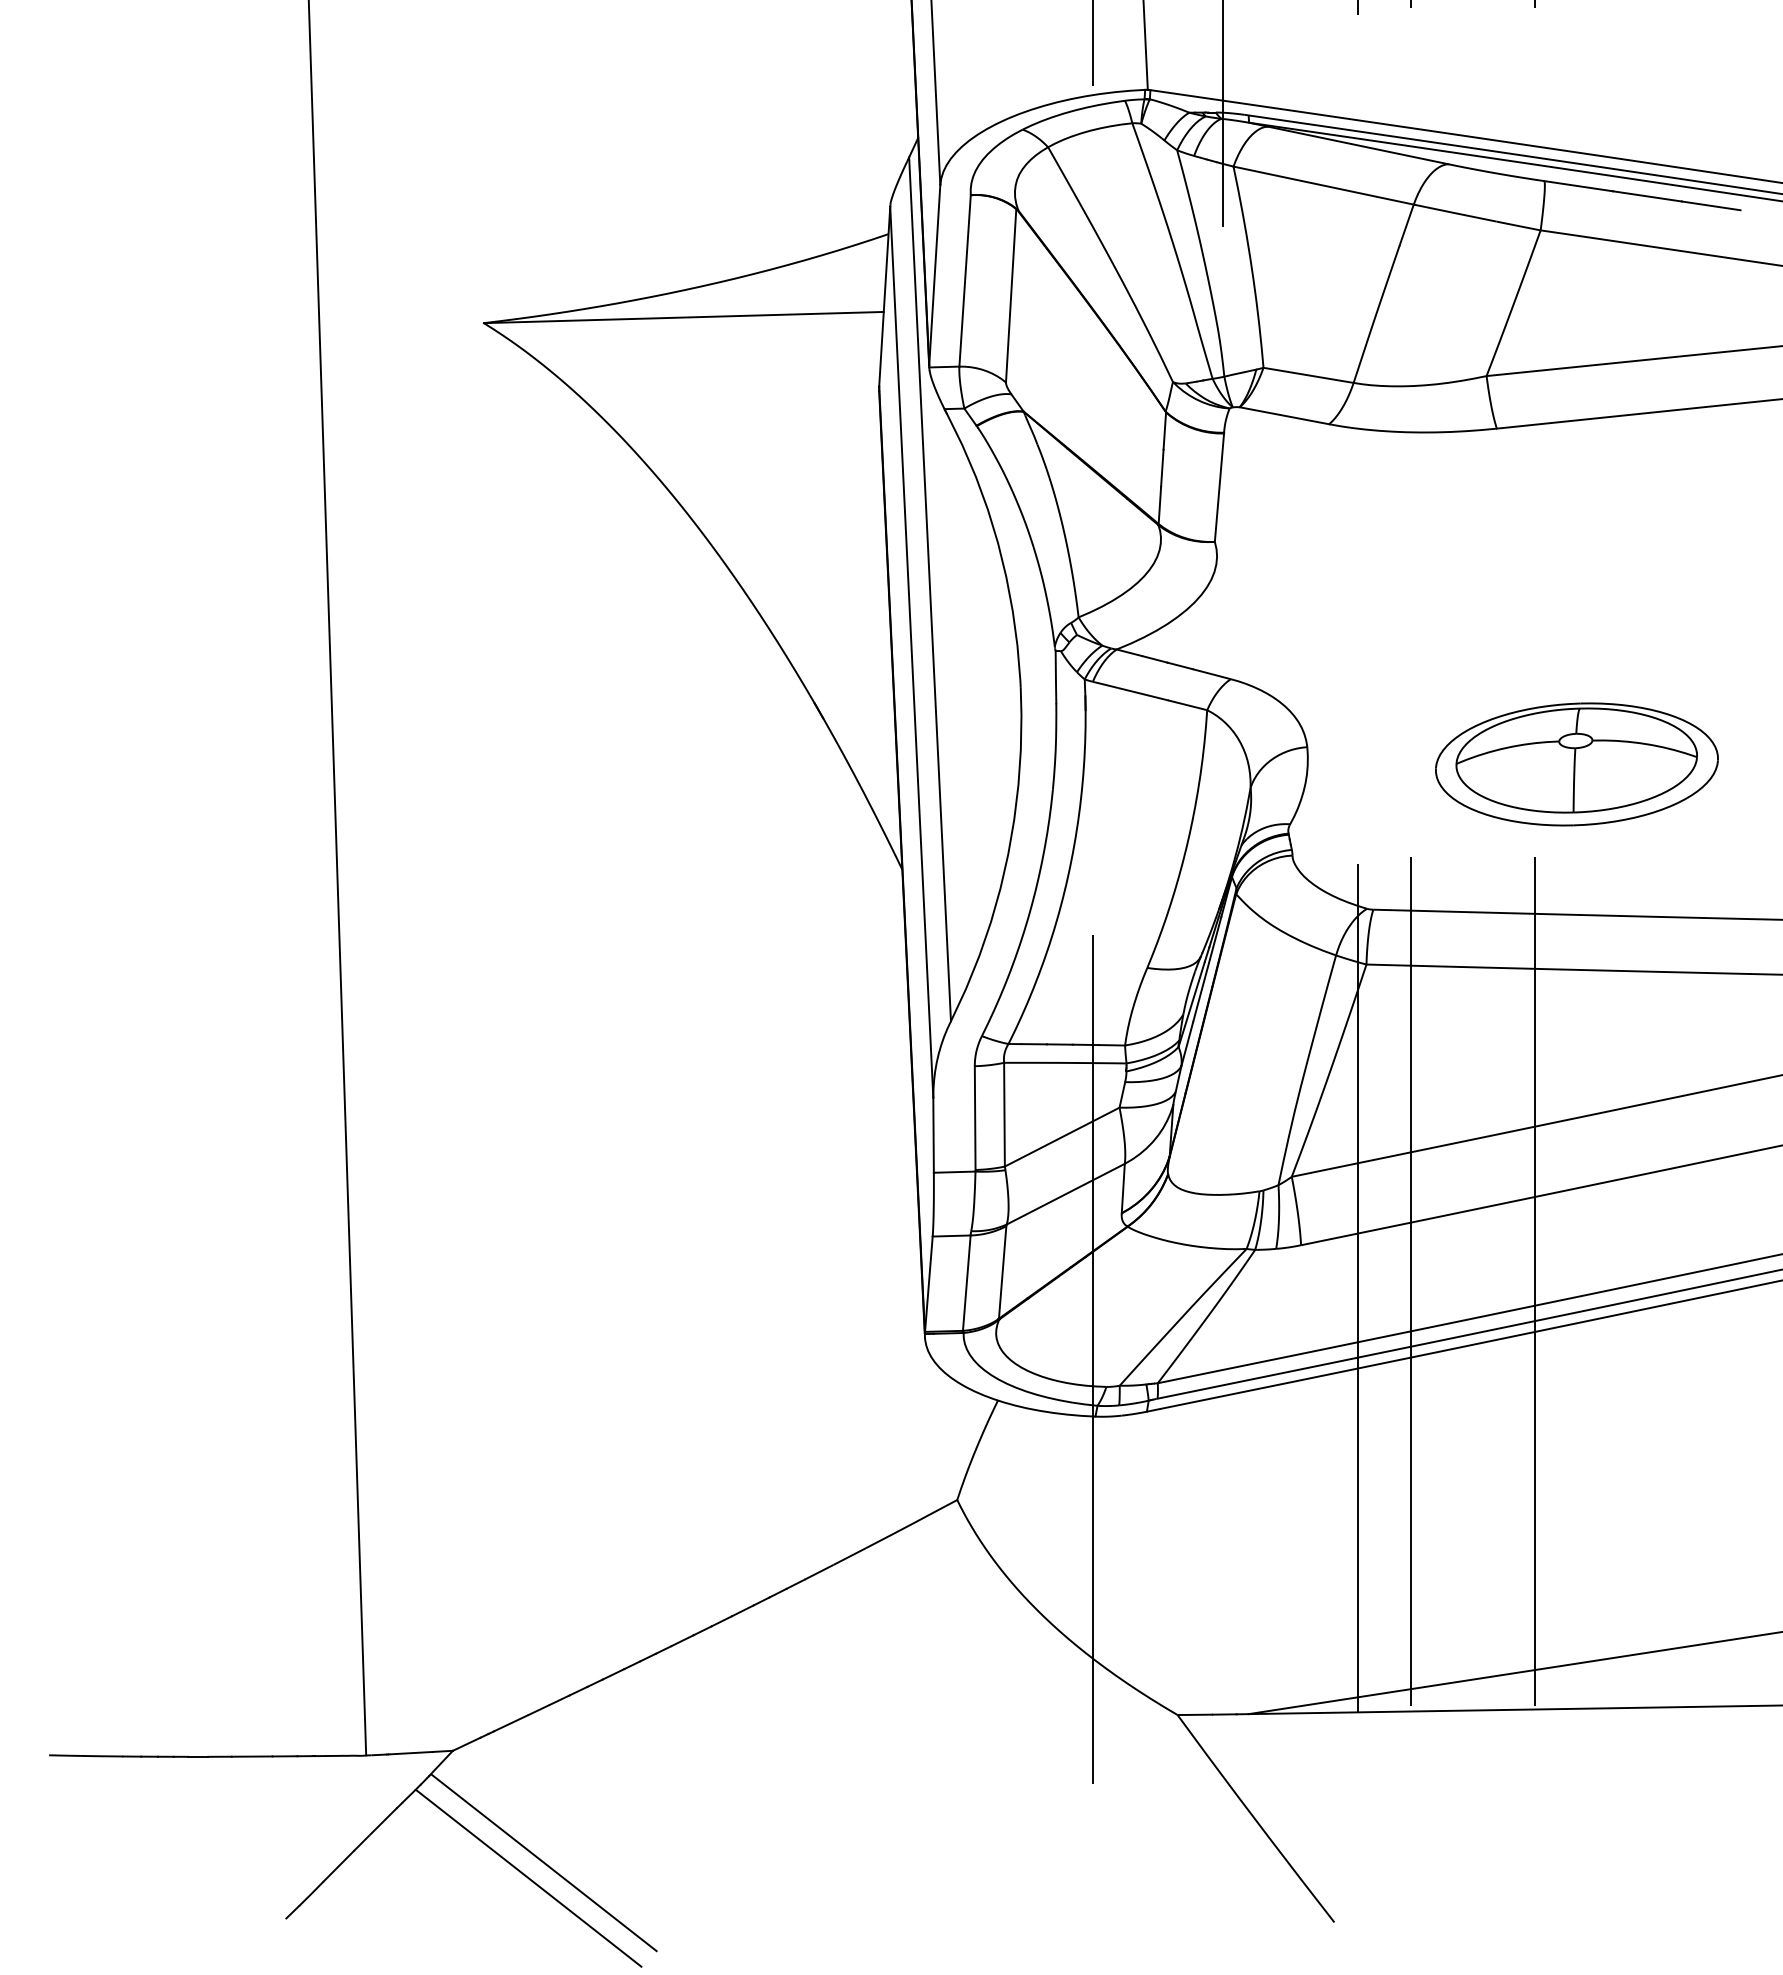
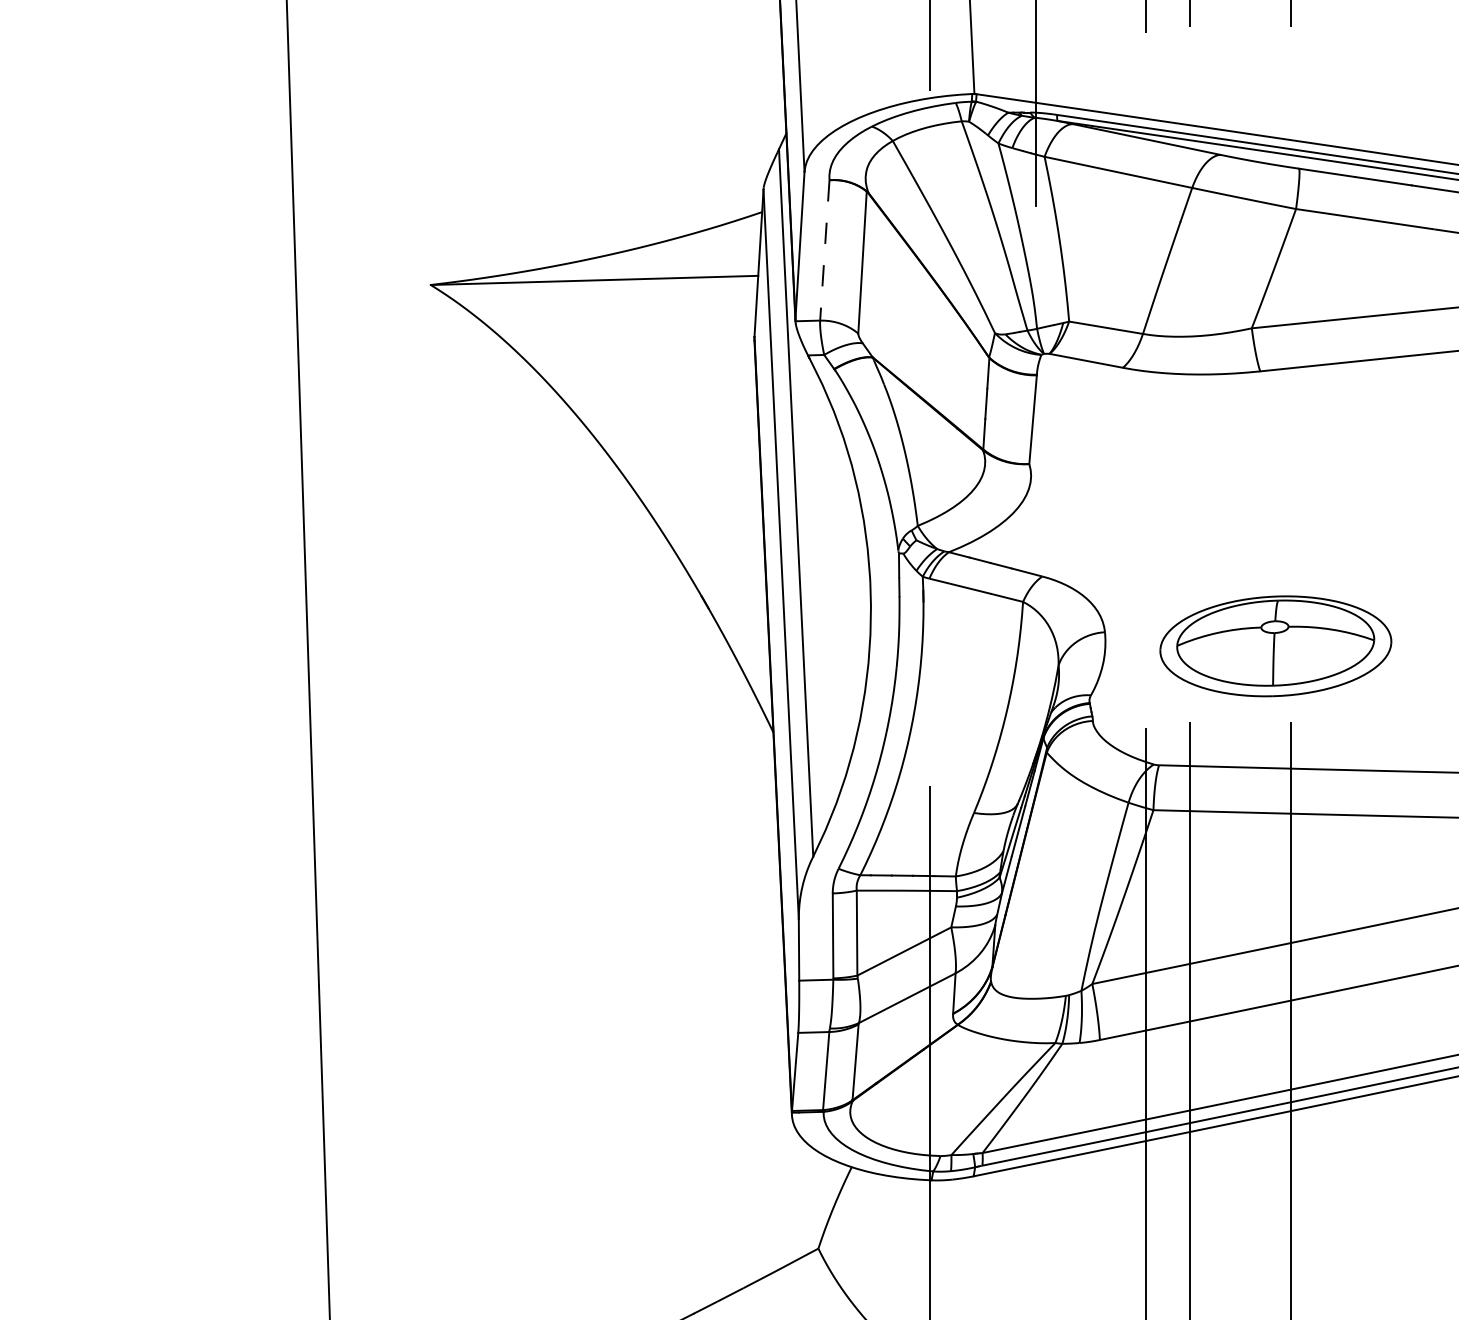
line: (965, 280) -> (825, 250), solid -> dashed
part: (1576, 764) -> (1275, 646), moved

